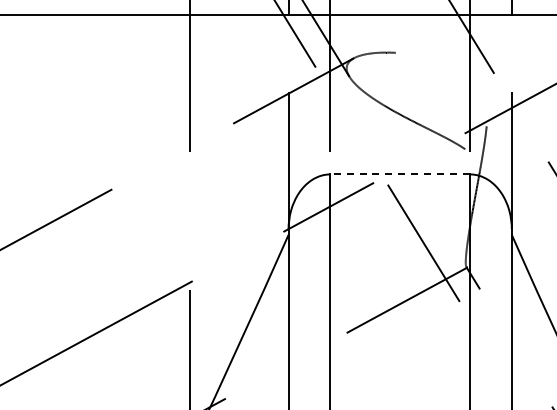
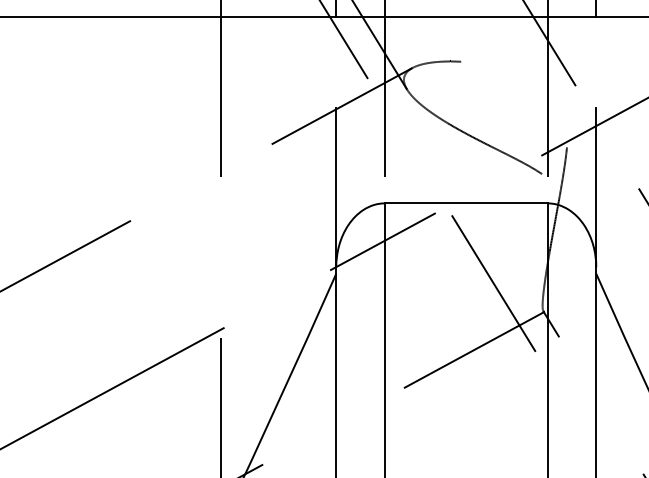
line: (400, 174) -> (466, 203), dashed -> solid

